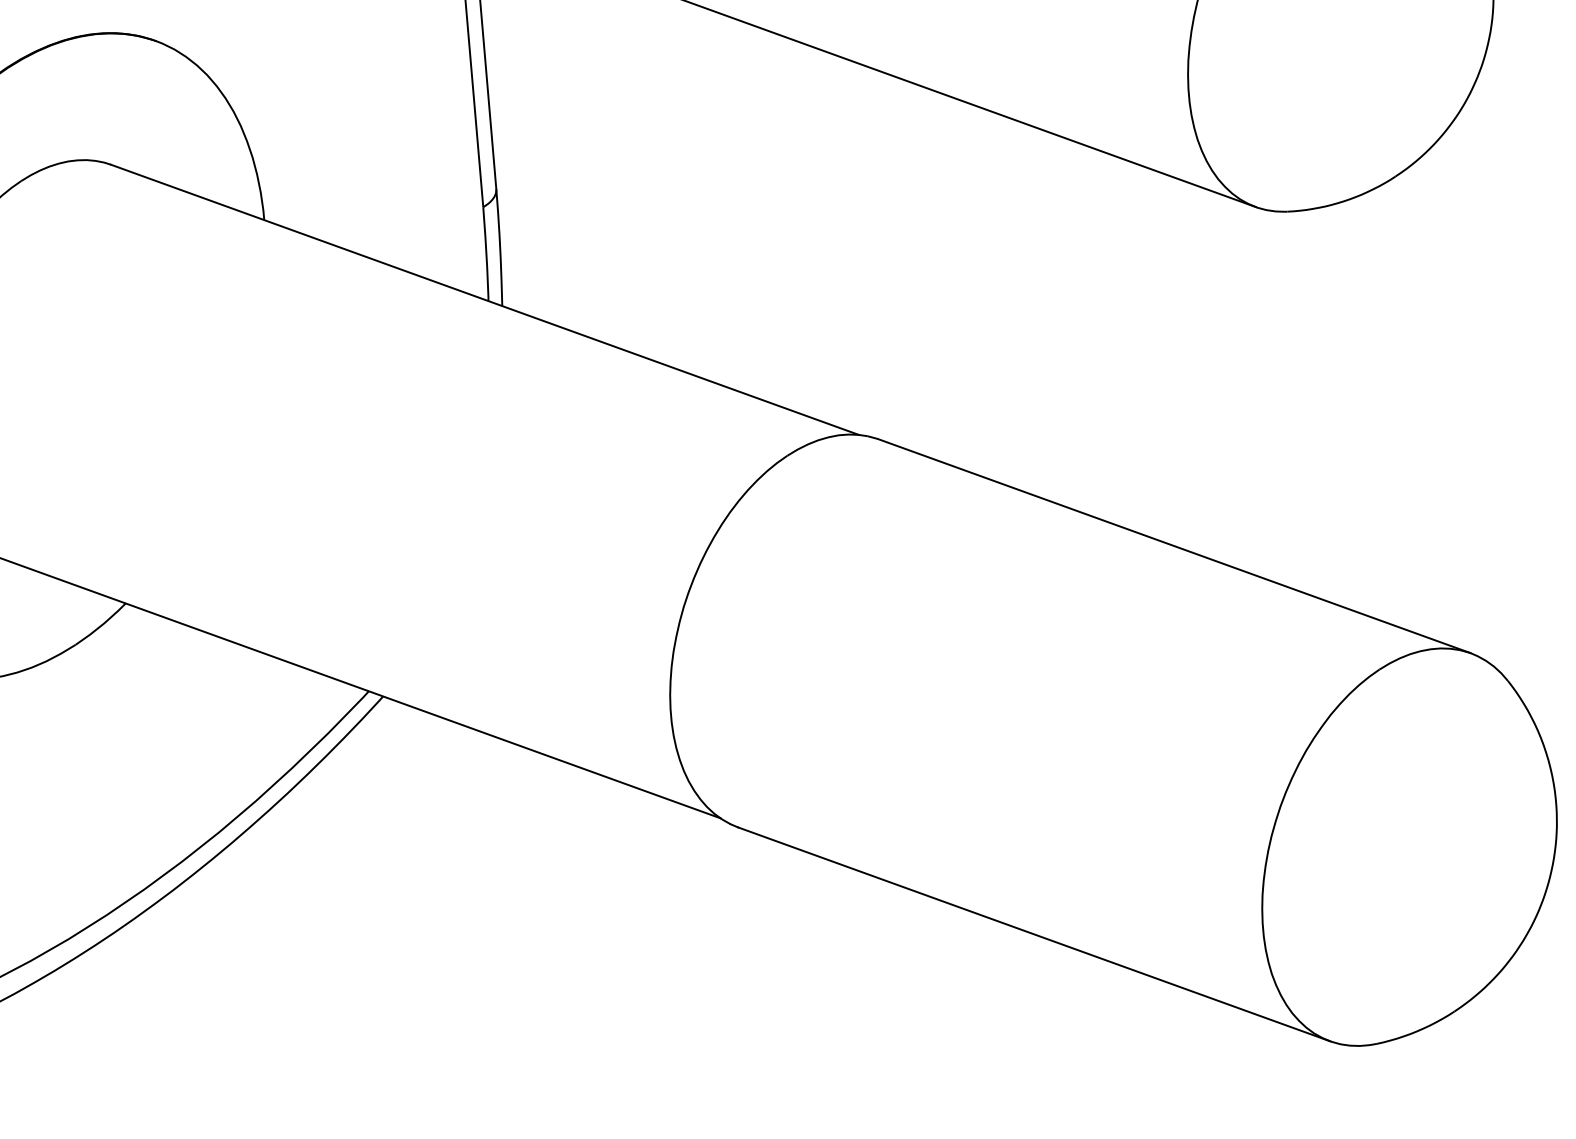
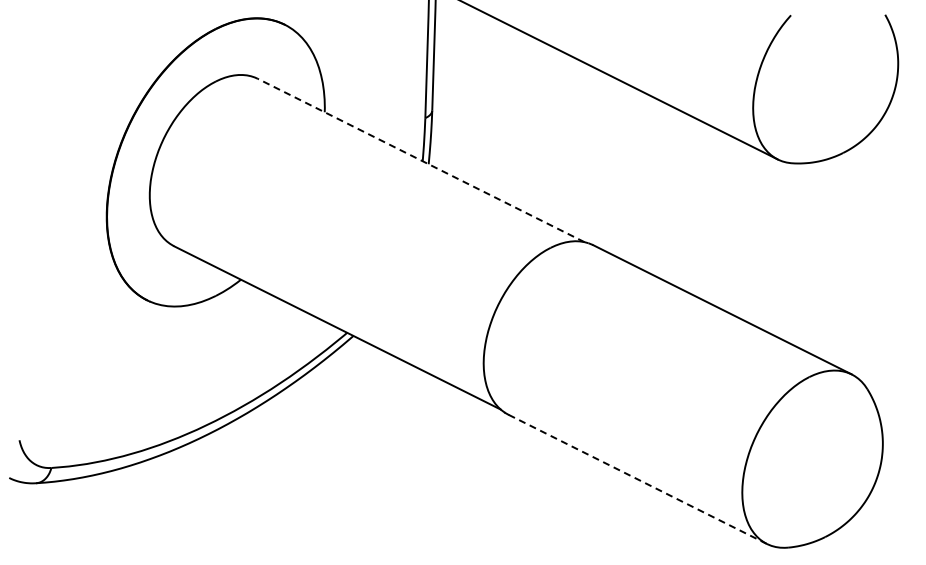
line: (485, 299) -> (421, 160), solid -> dashed
line: (1033, 934) -> (637, 479), solid -> dashed

